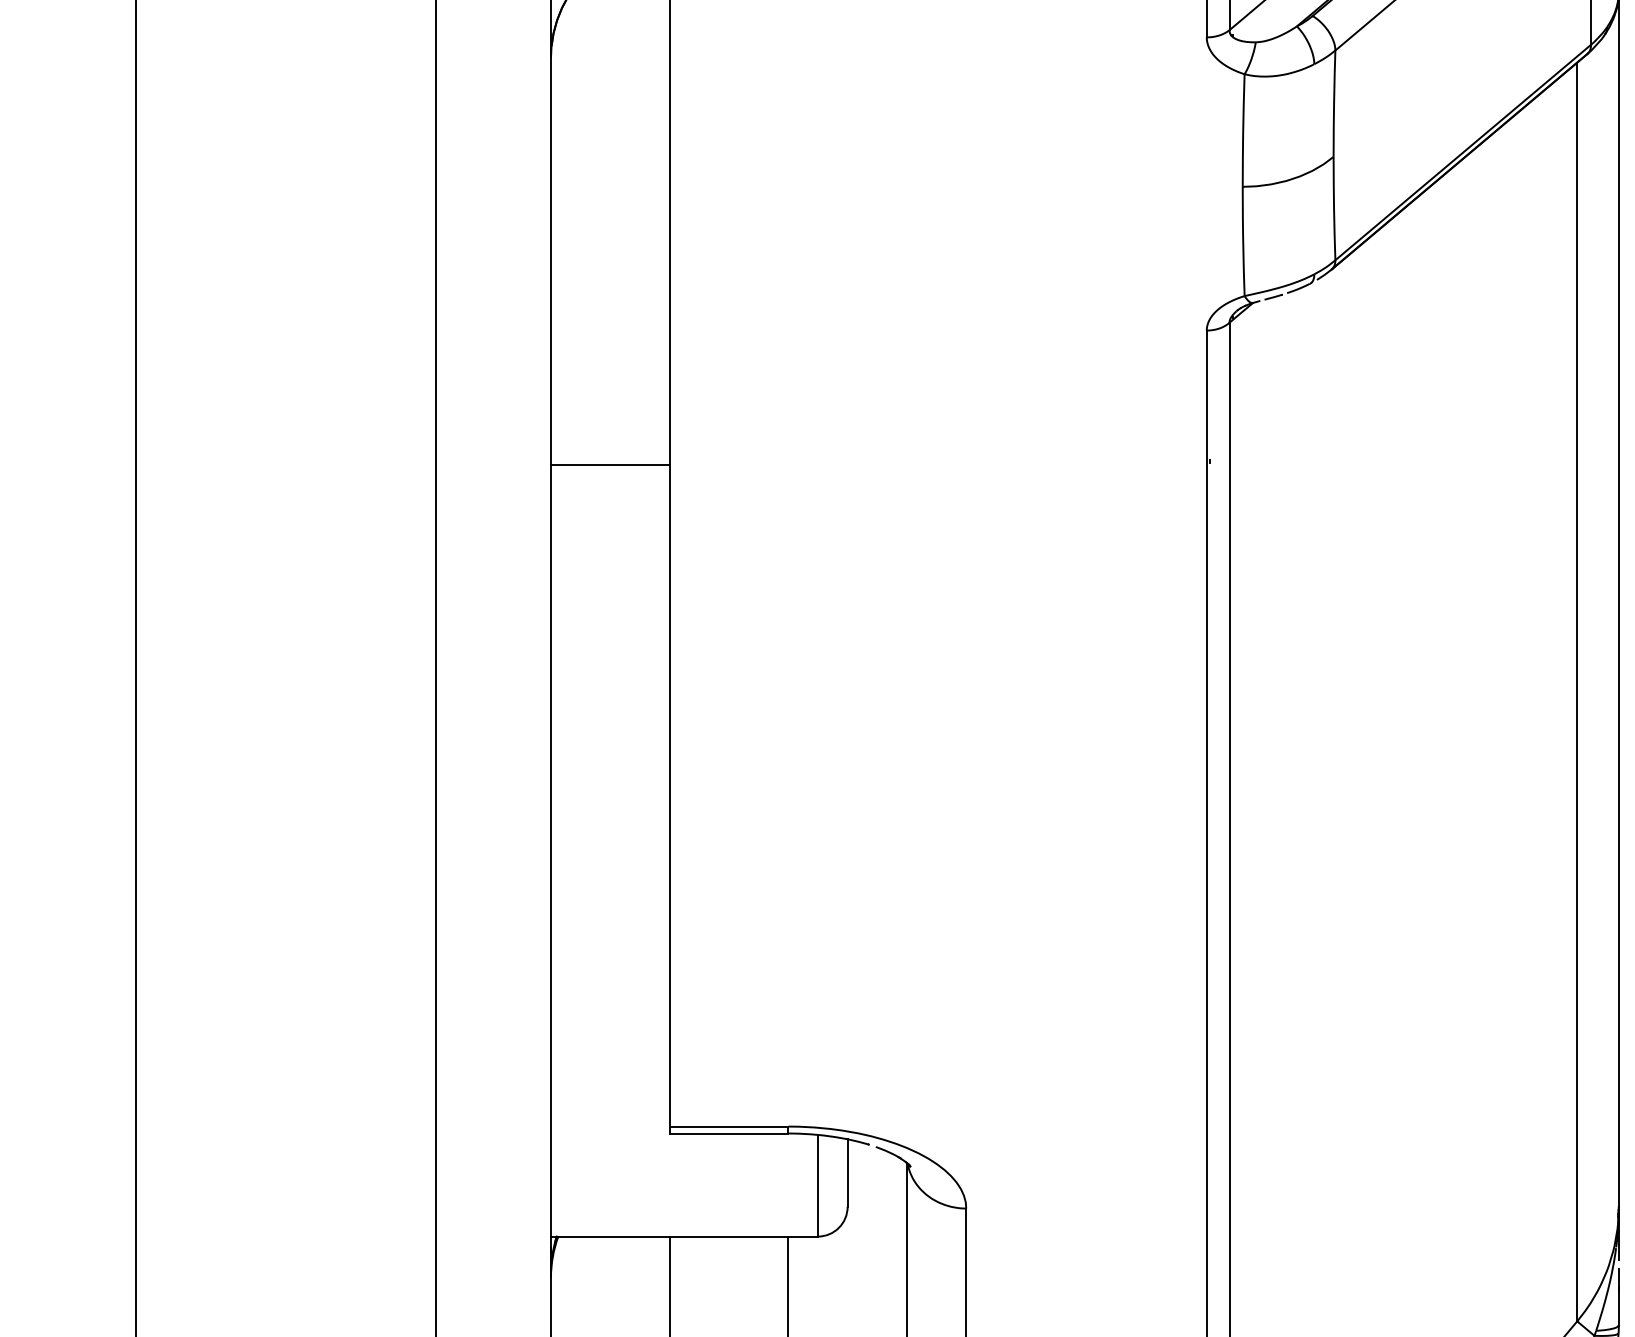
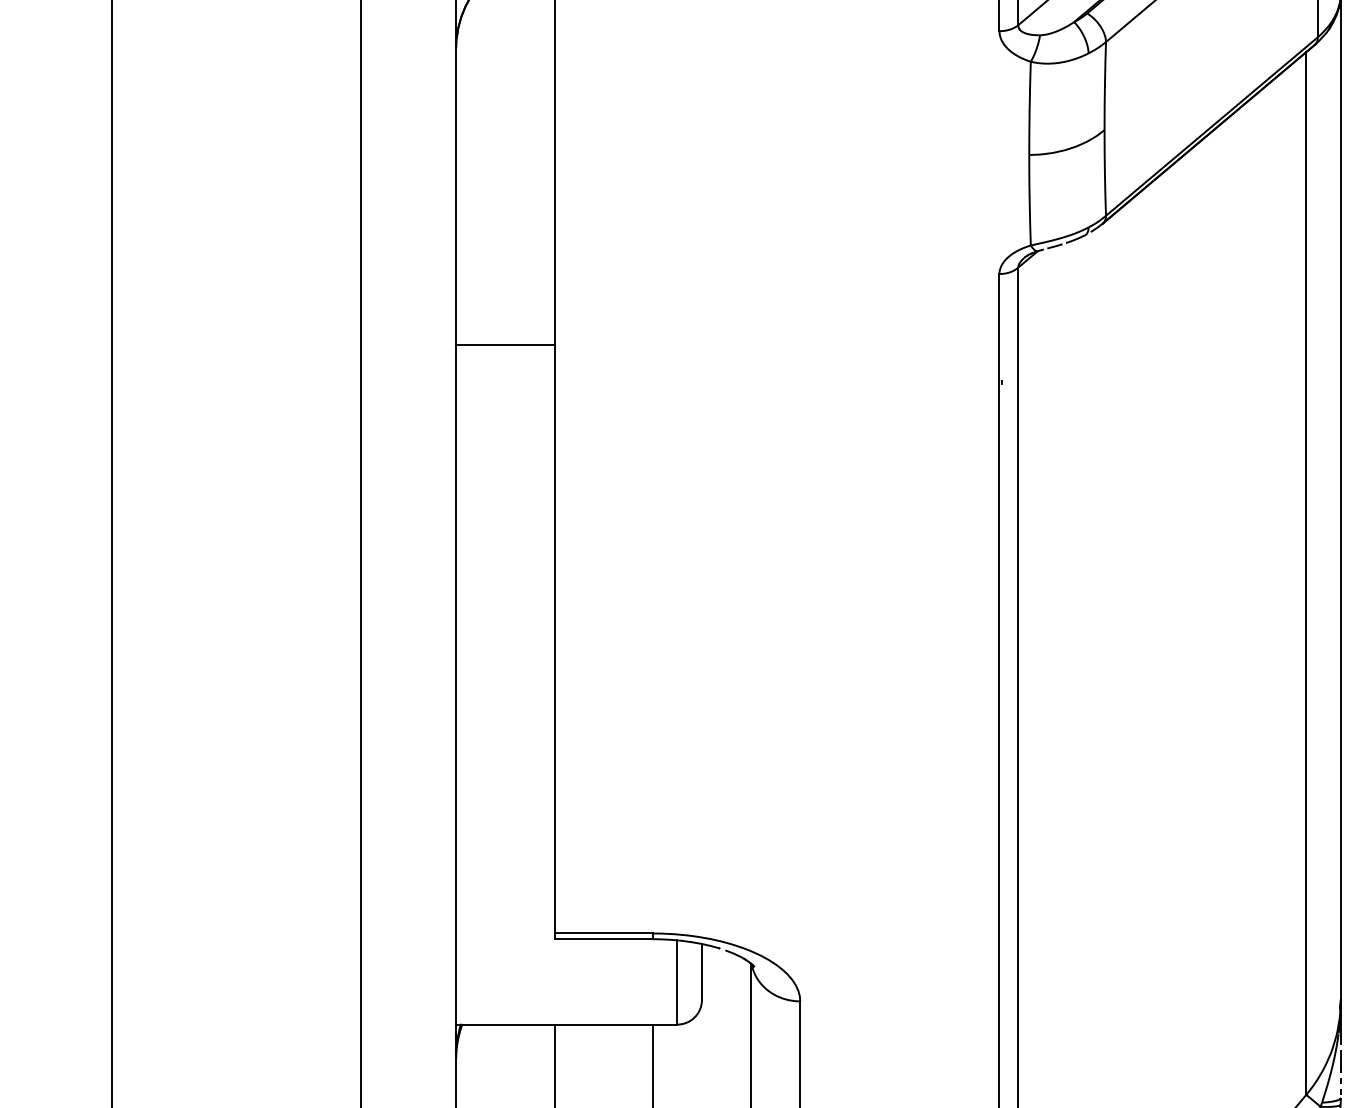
line: (609, 465) -> (504, 345), moved
line: (1618, 1306) -> (1340, 1082), solid -> dashed

